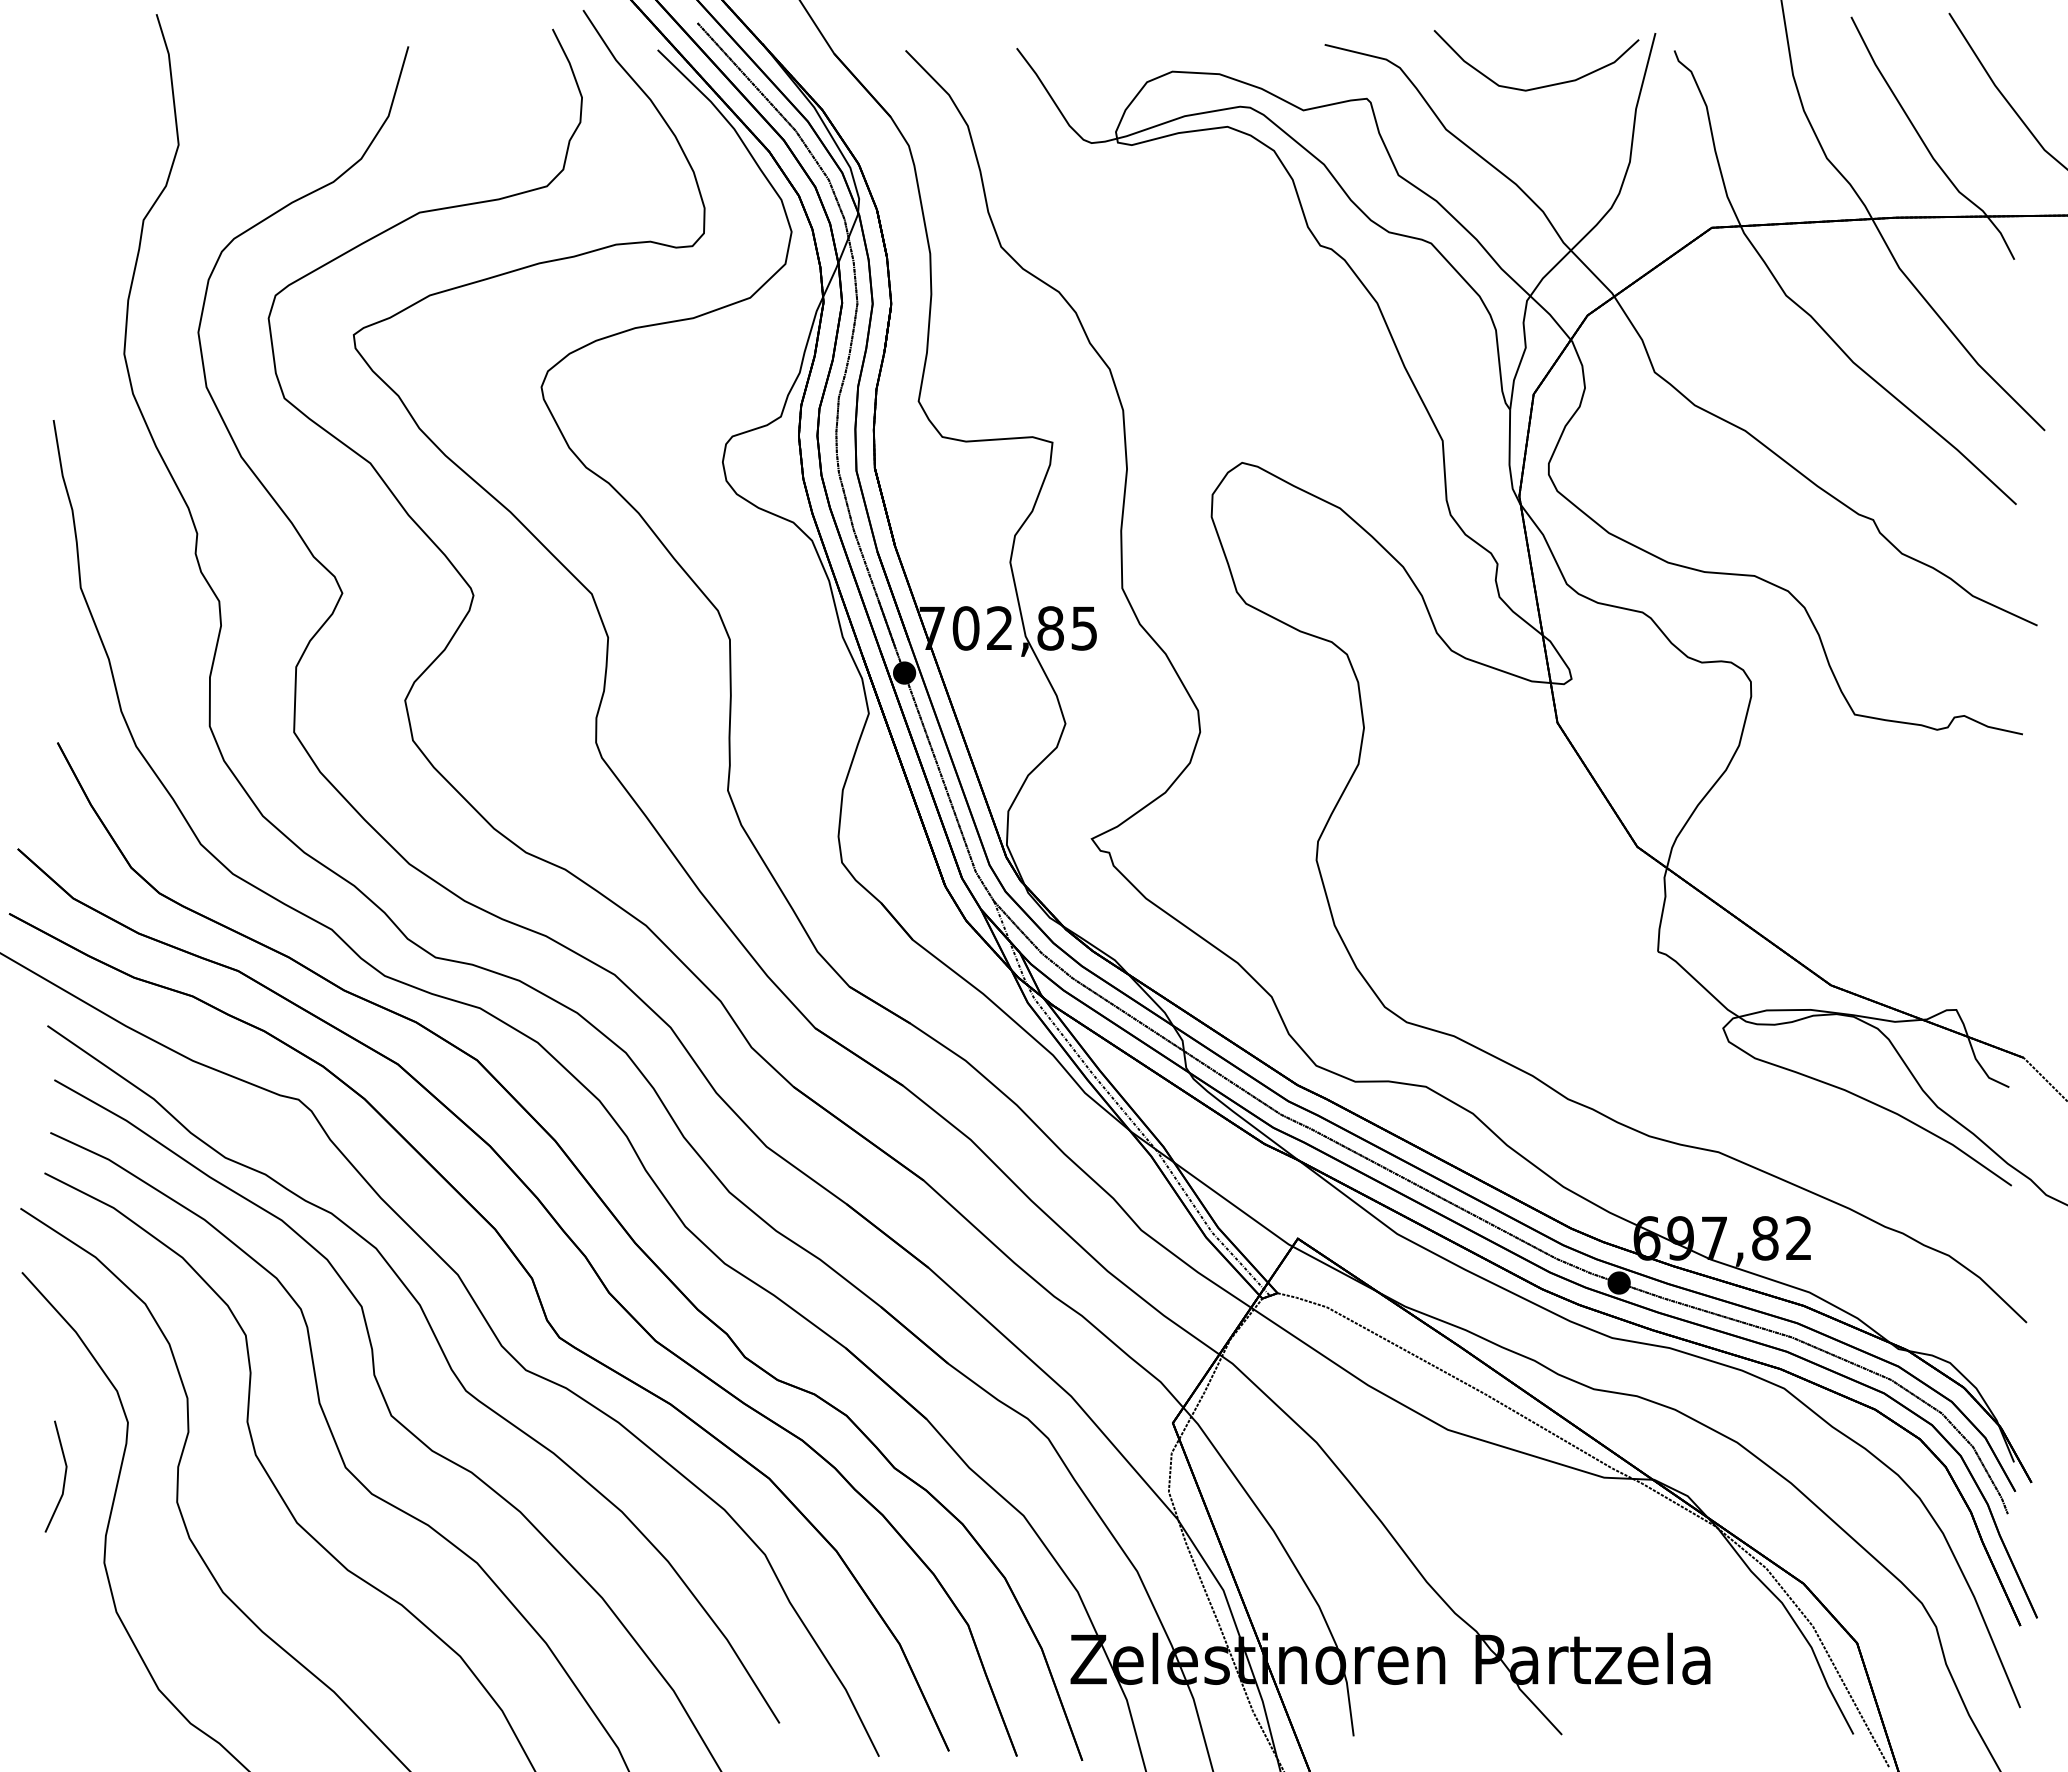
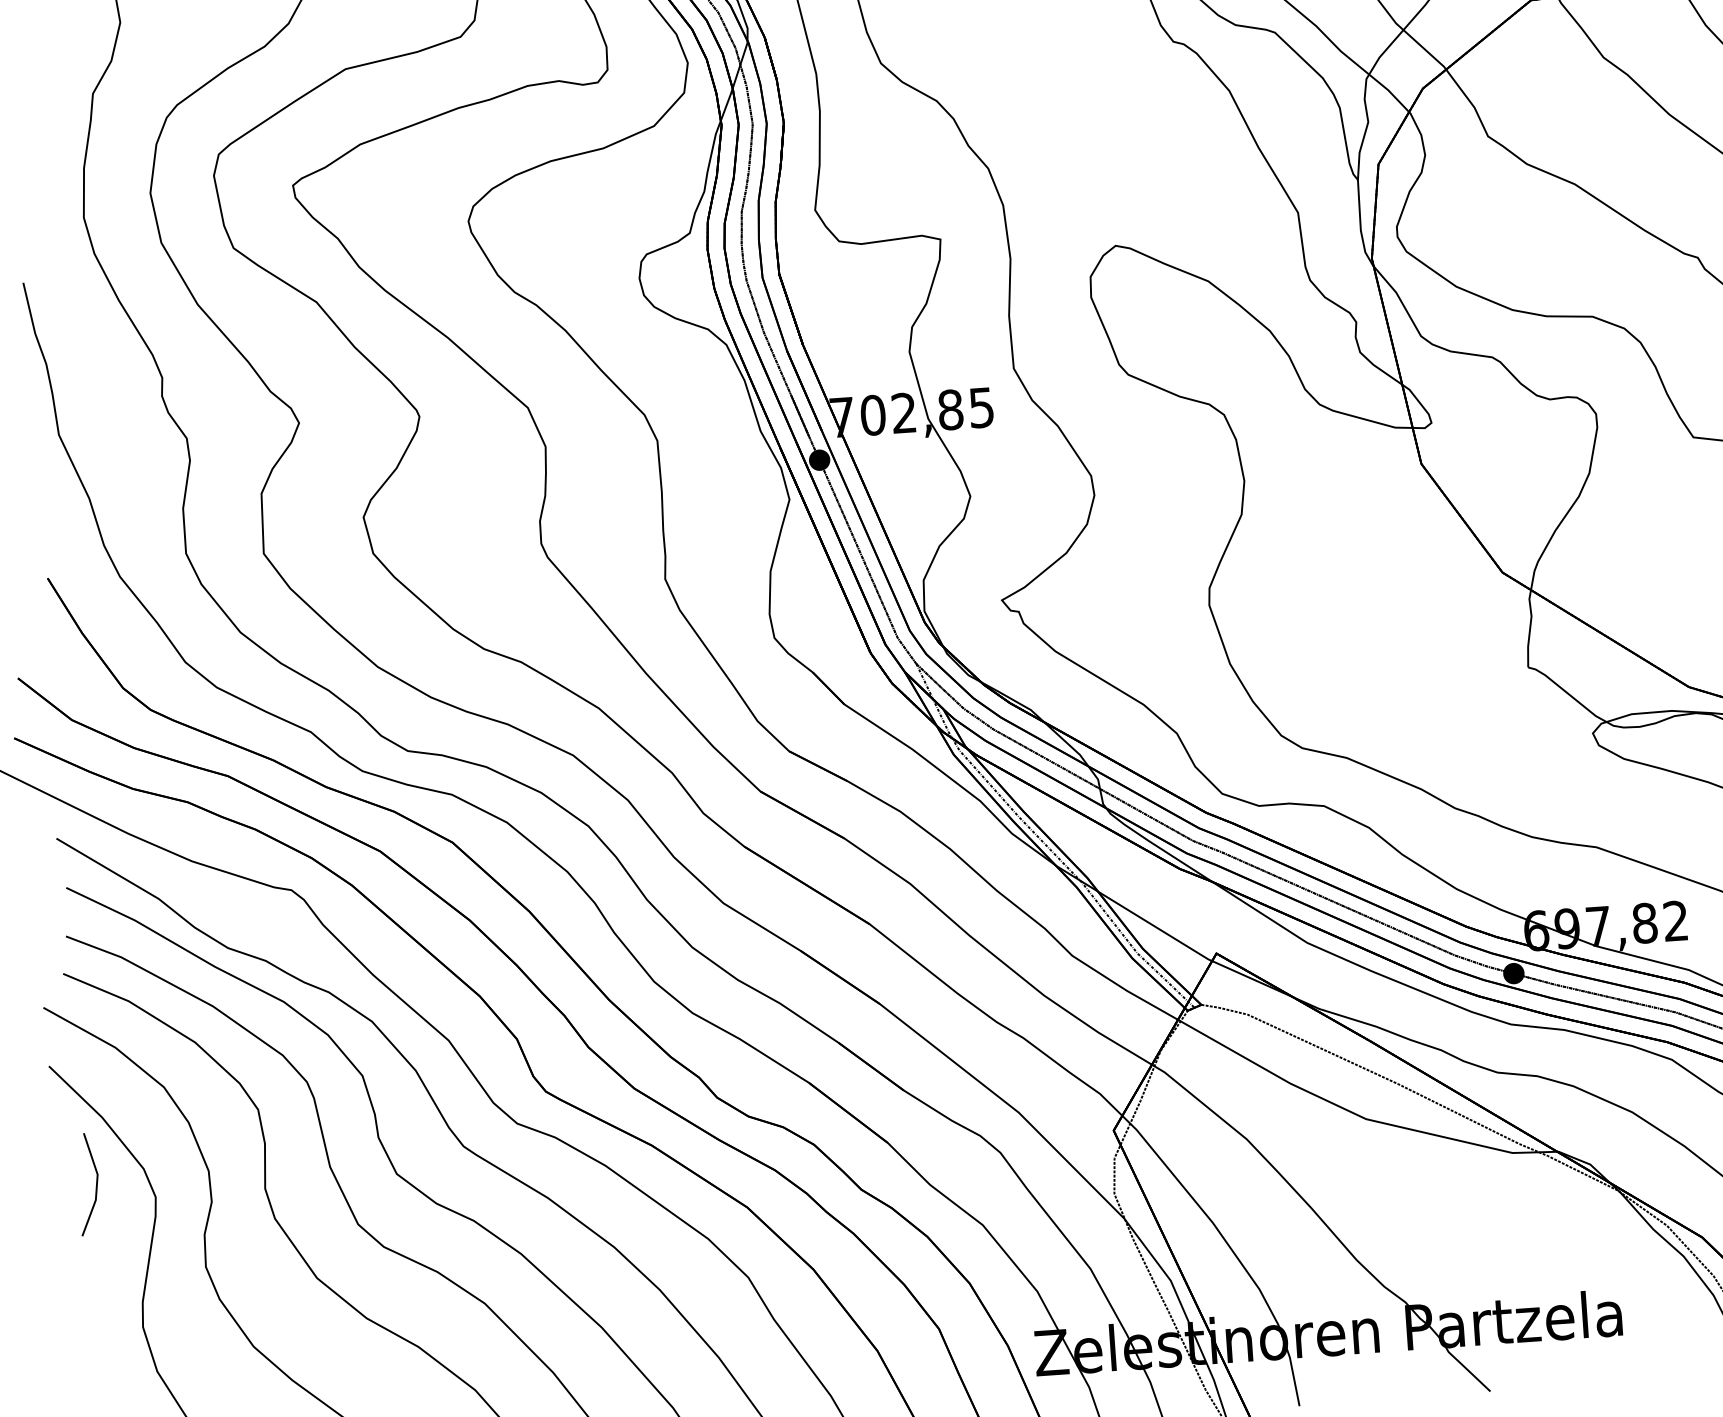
part: (63, 1480) -> (95, 1187), moved

